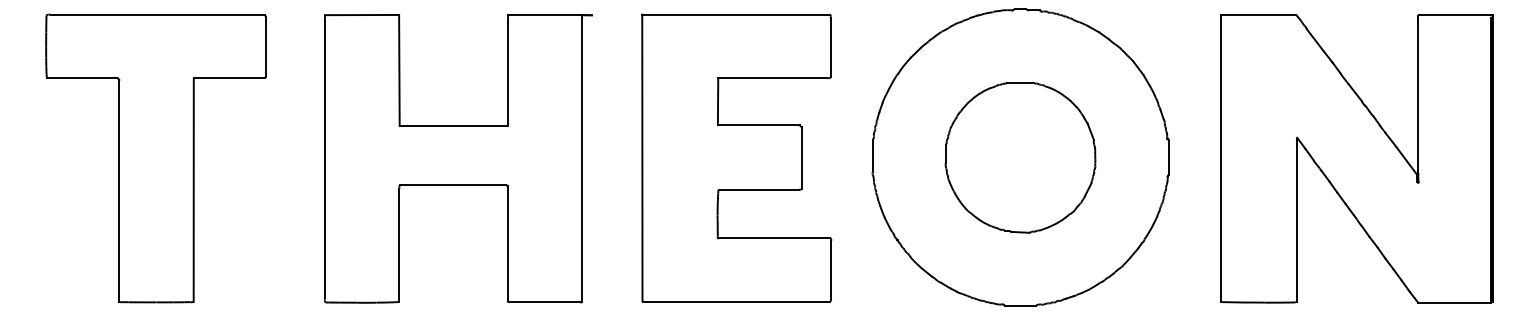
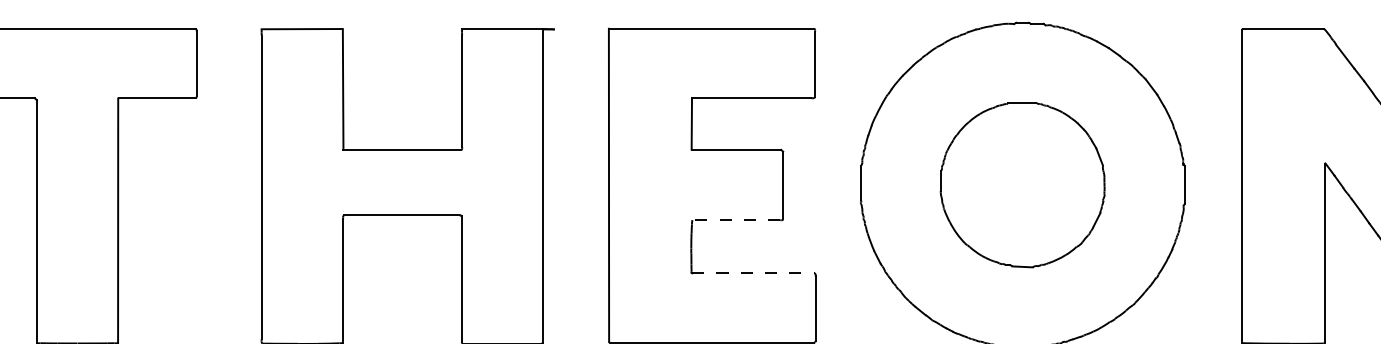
line: (758, 189) -> (736, 219), solid -> dashed
line: (774, 238) -> (753, 273), solid -> dashed

